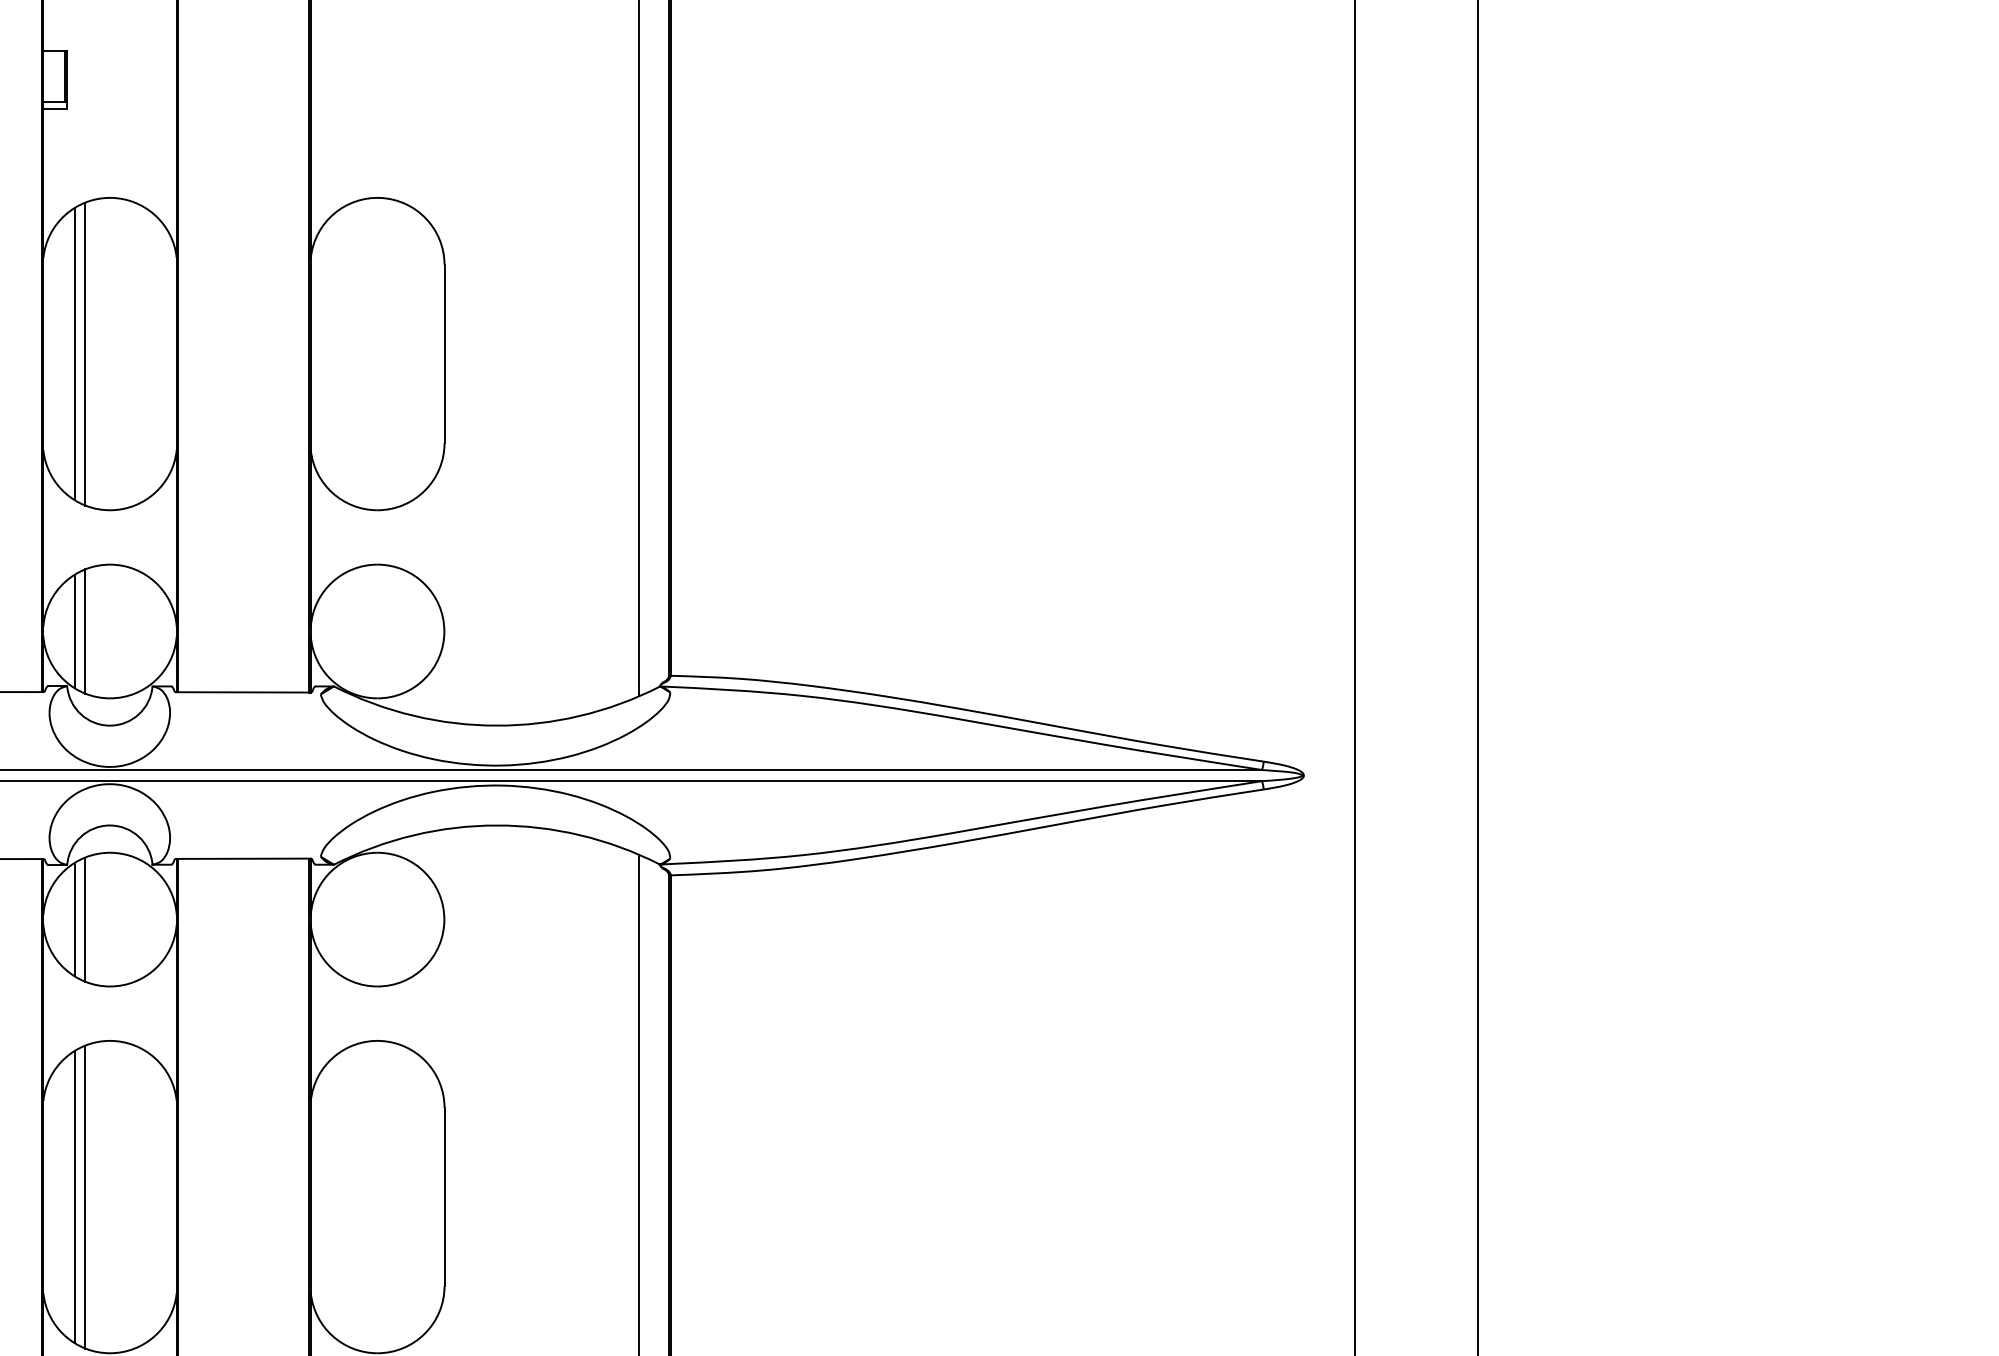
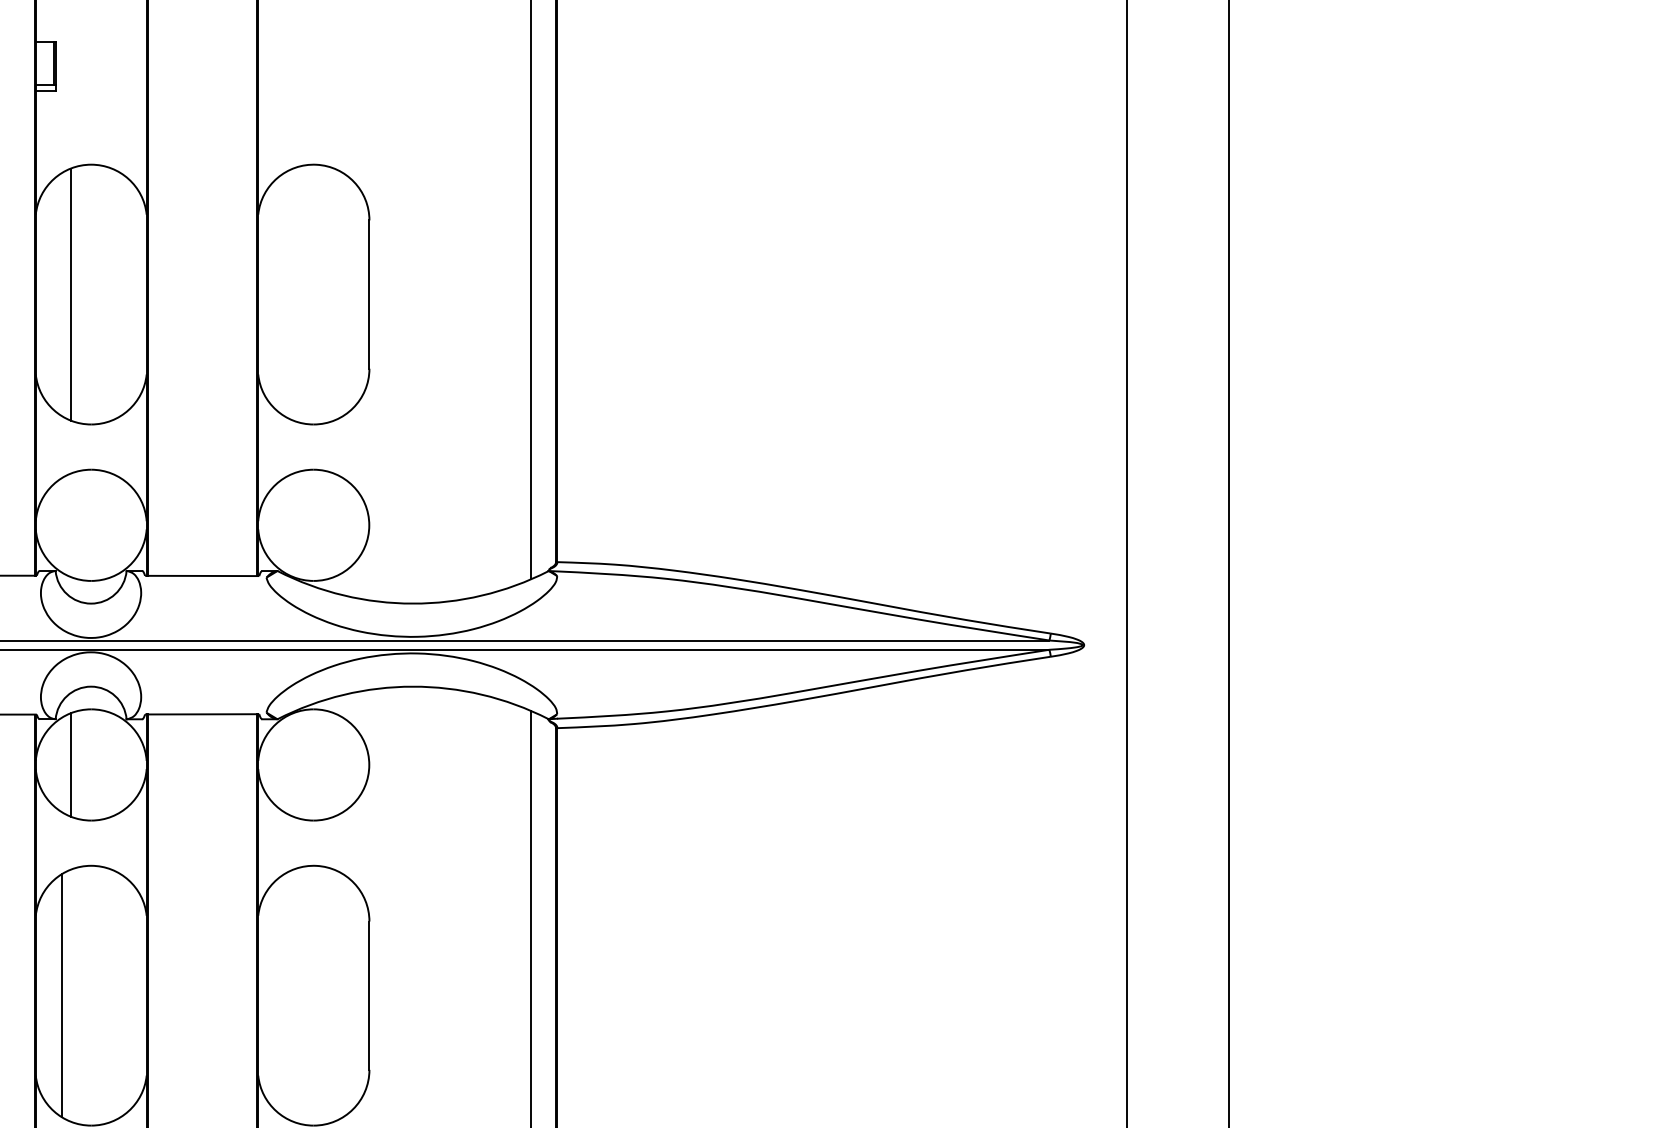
line: (74, 354) -> (61, 294), removed
line: (74, 631) -> (61, 525), removed
line: (85, 631) -> (70, 525), removed
line: (74, 919) -> (61, 764), removed
line: (85, 1196) -> (70, 995), removed

